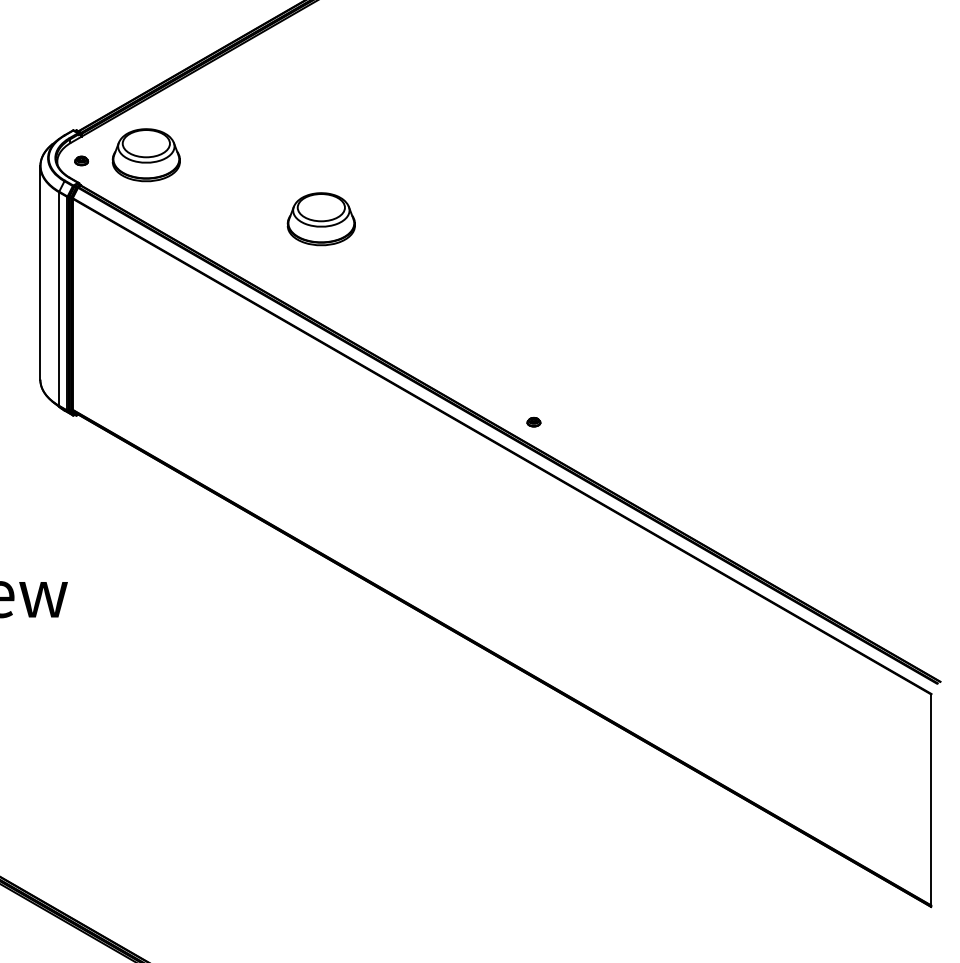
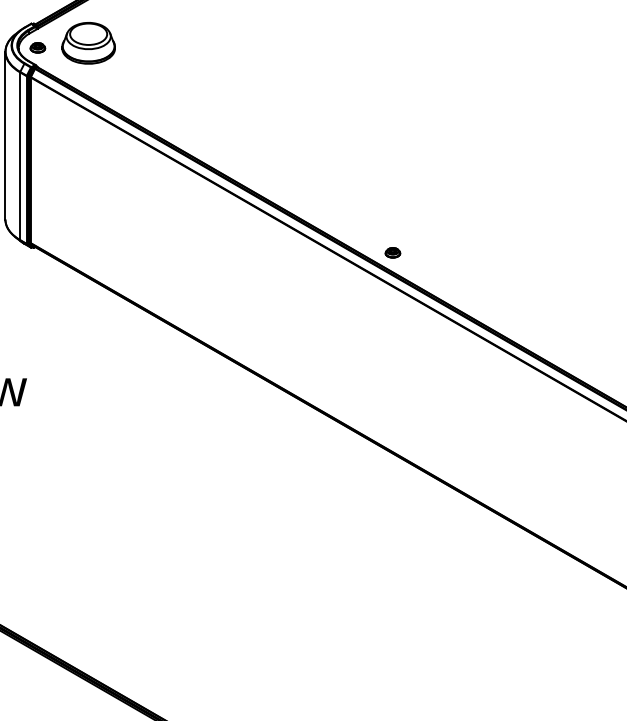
part: (81, 160) -> (37, 47), size x1.43
part: (320, 219) -> (225, 93), removed
part: (533, 422) -> (392, 253), size x1.43

